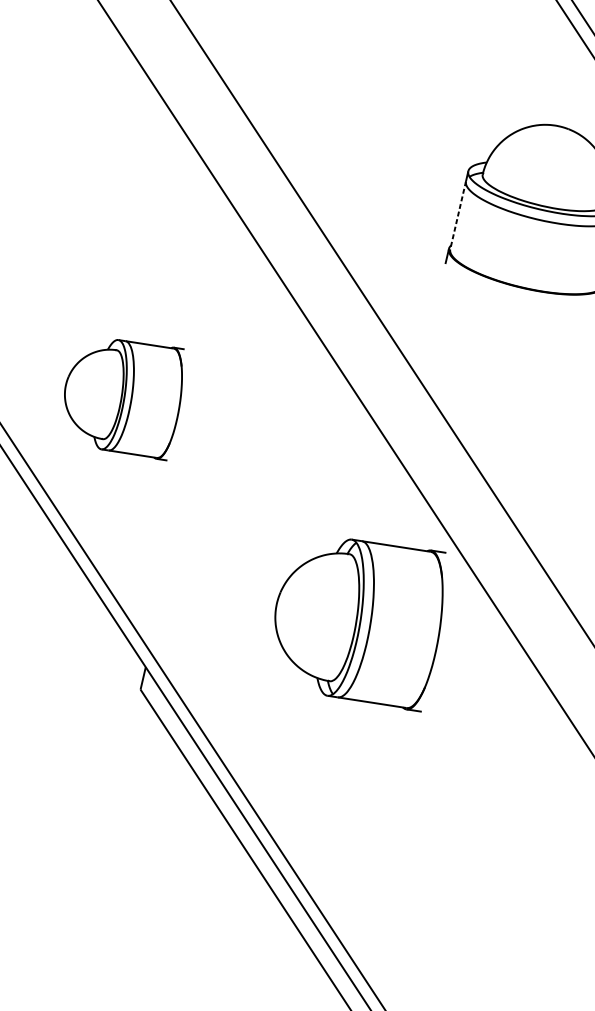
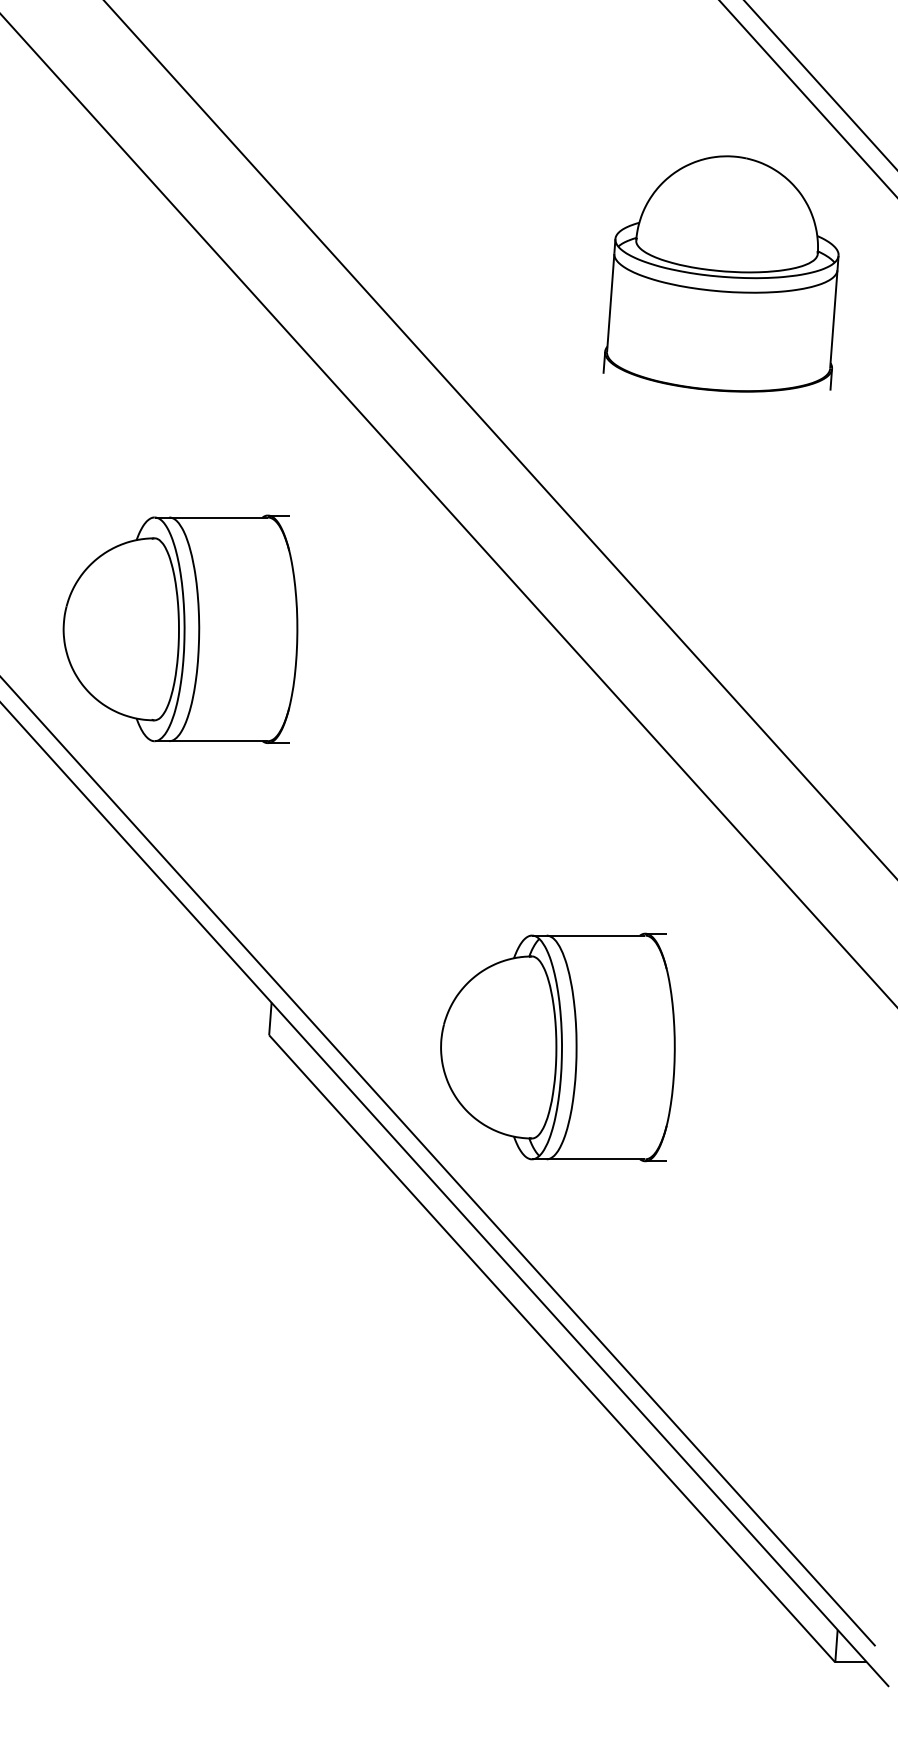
line: (457, 215) -> (610, 303), dashed -> solid
part: (122, 396) -> (180, 628), size x1.43
part: (357, 620) -> (557, 1047), moved

